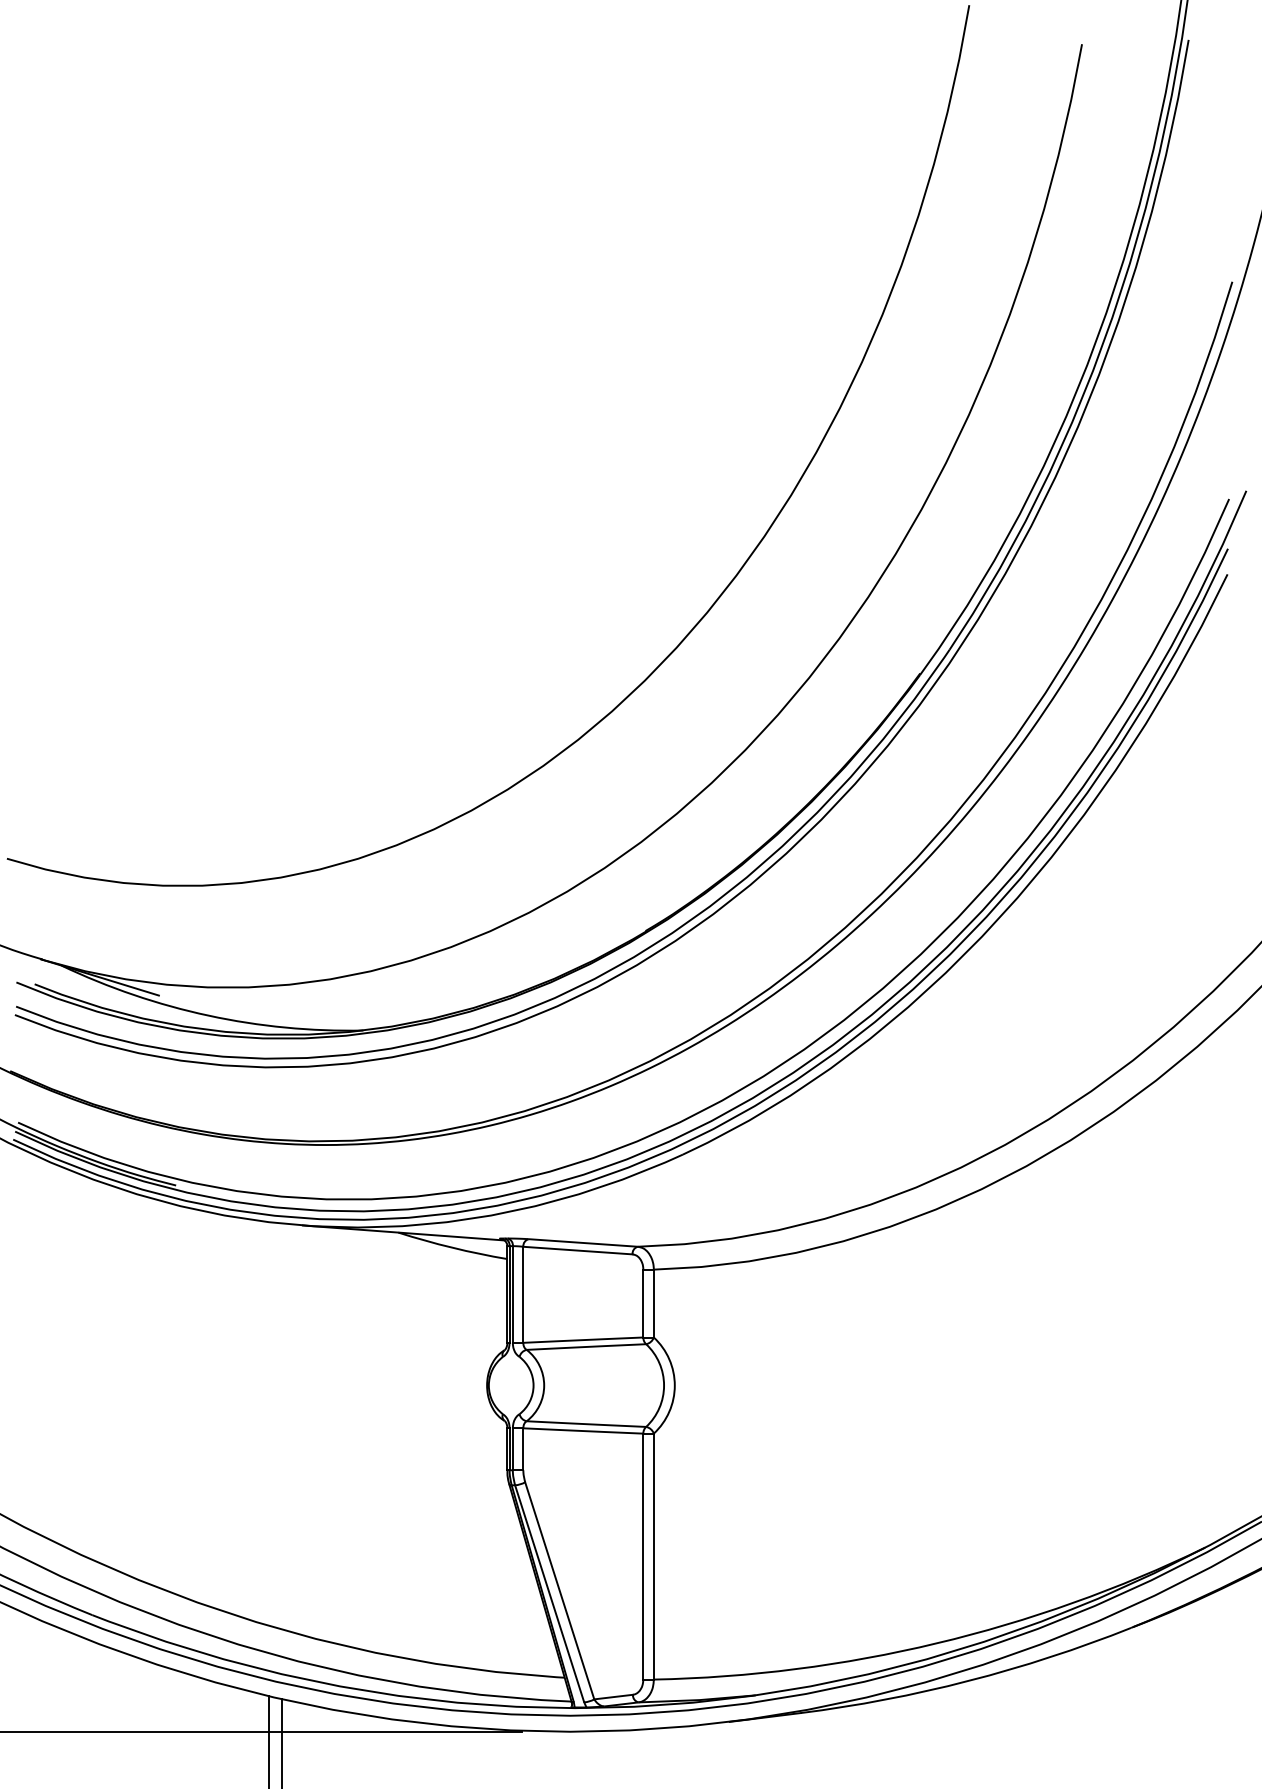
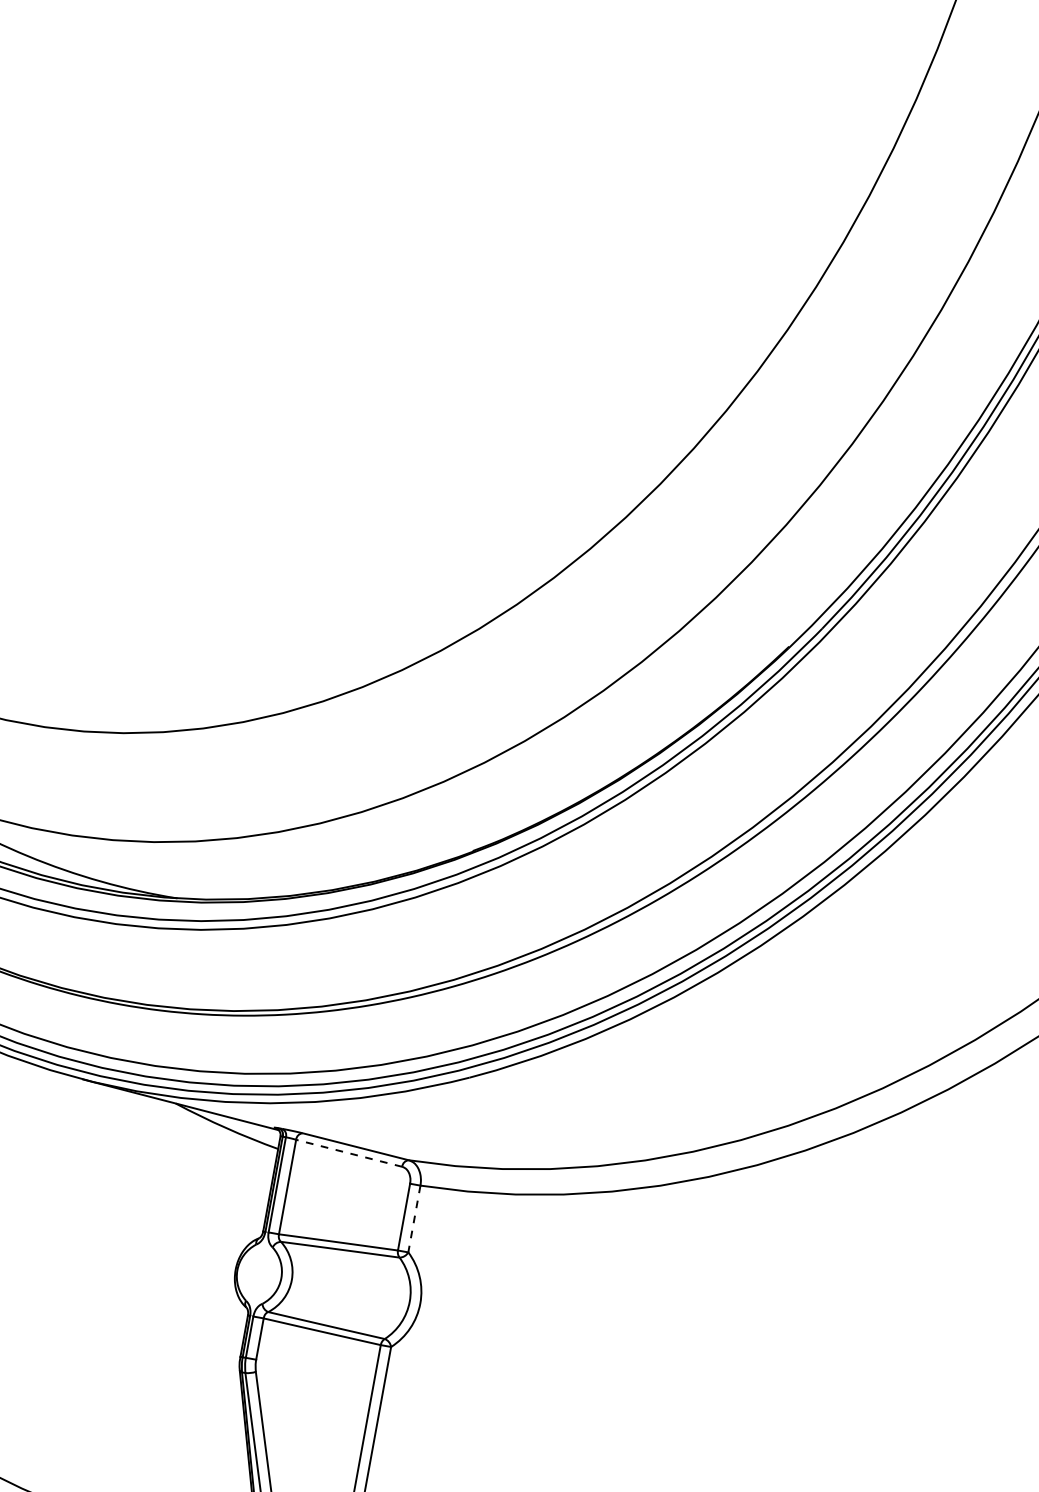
line: (577, 1250) -> (348, 1153), solid -> dashed
line: (653, 1303) -> (414, 1218), solid -> dashed

